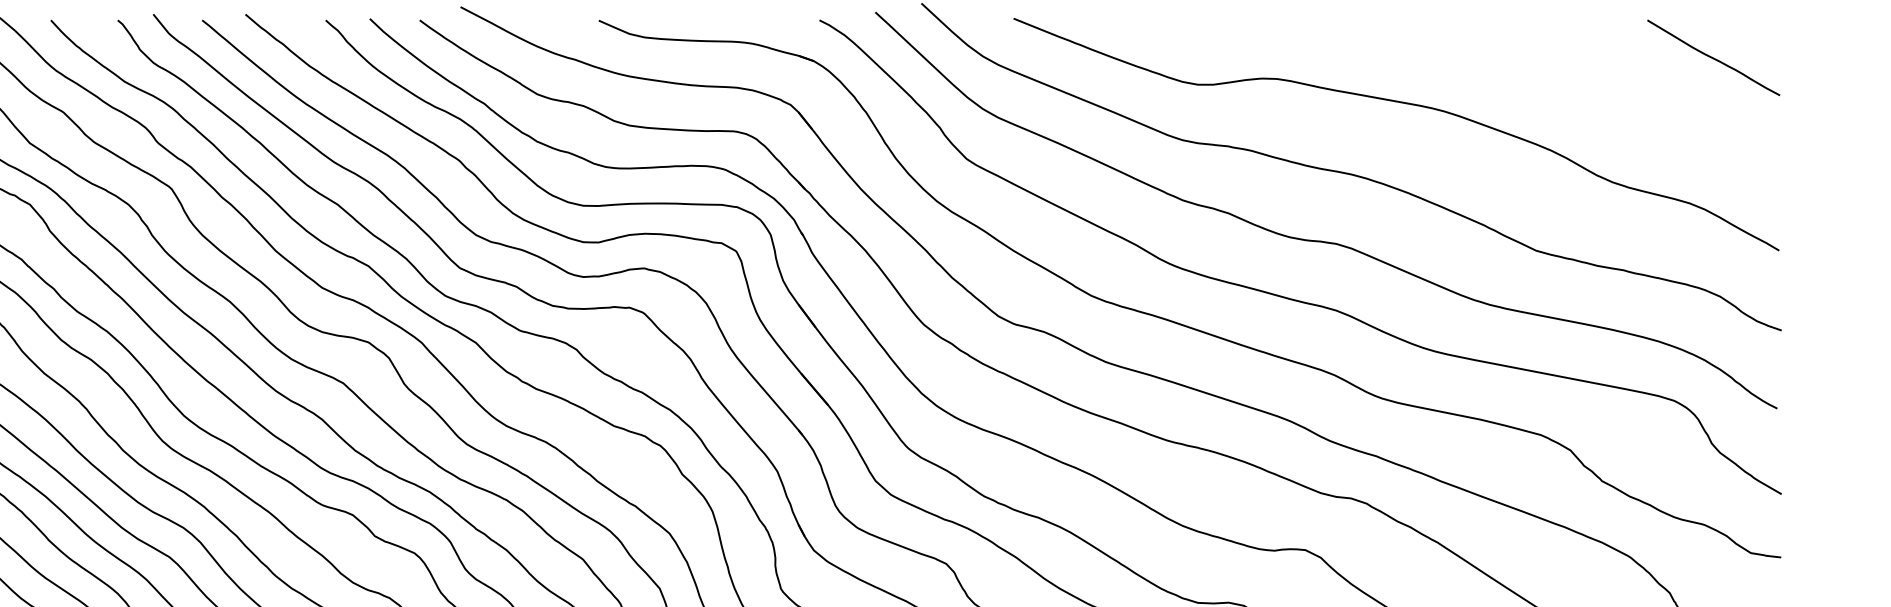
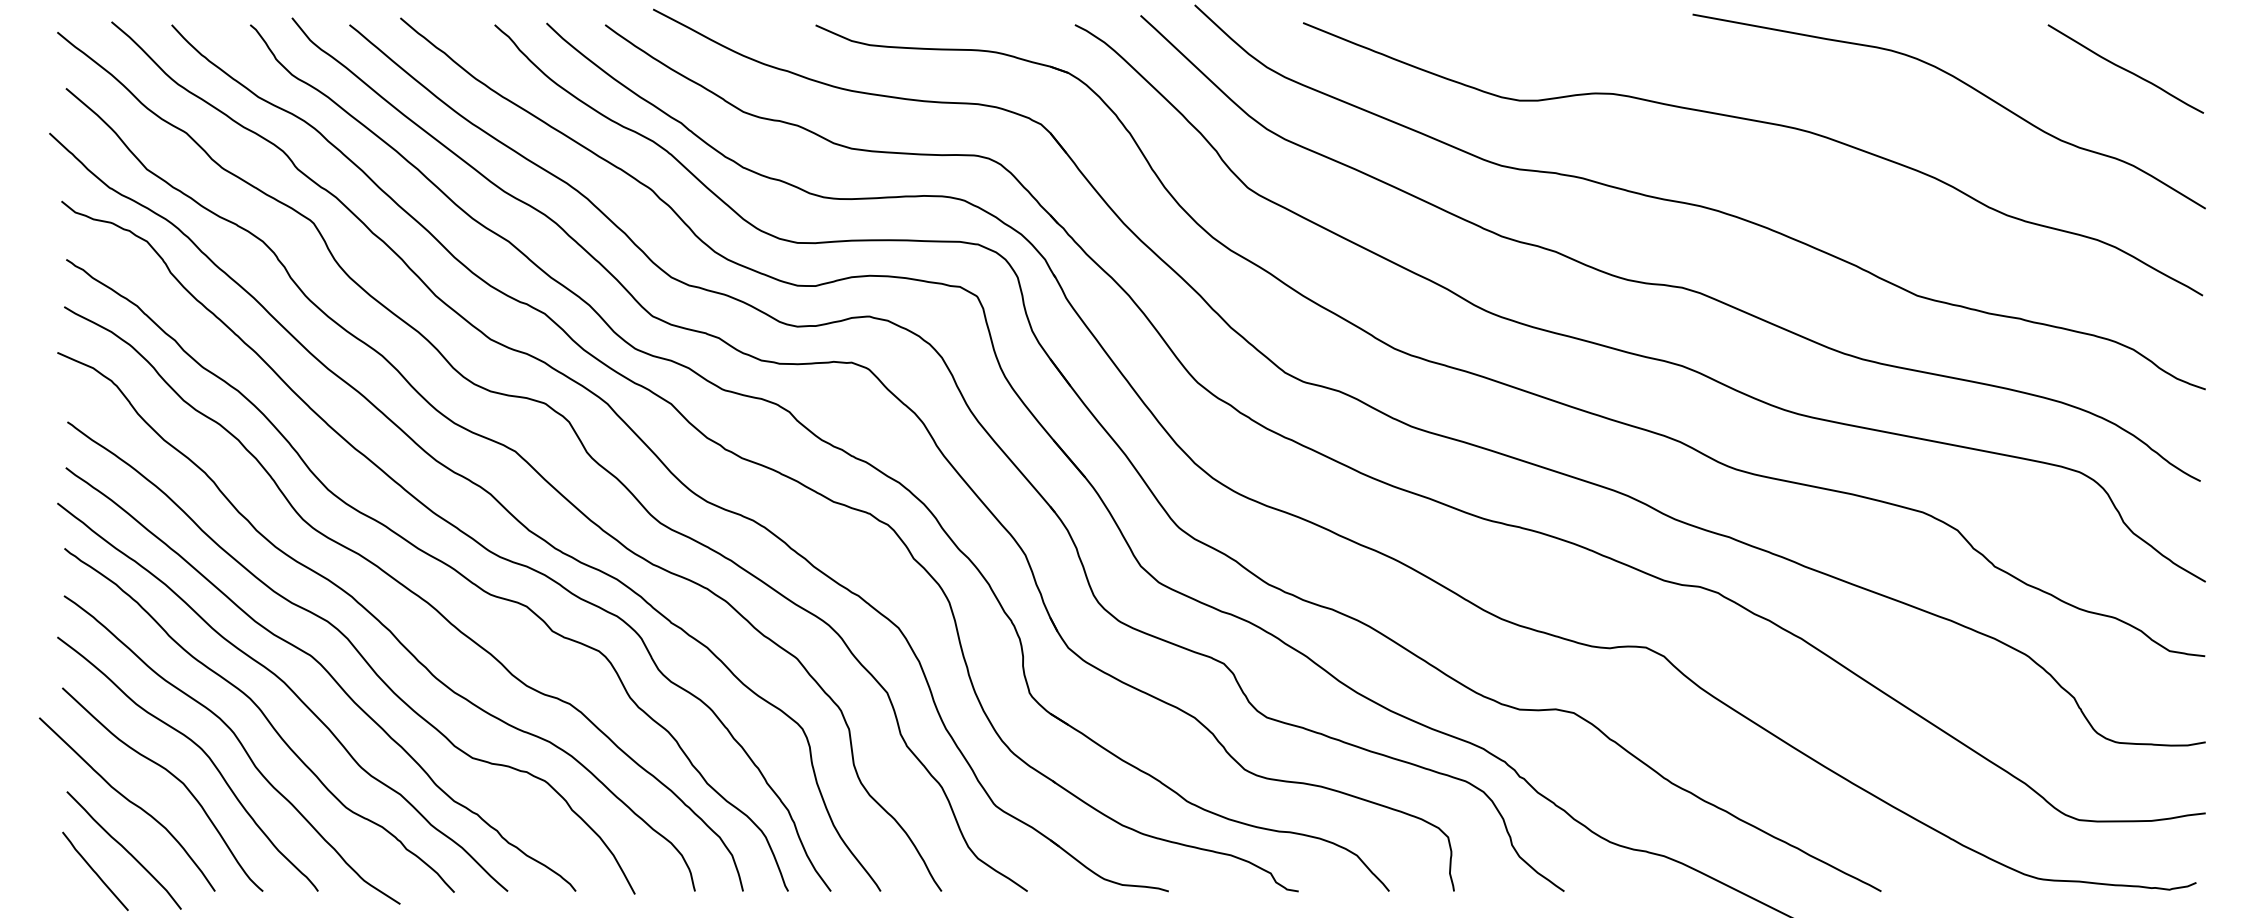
curve: (1576, 70) -> (1964, 84), added

